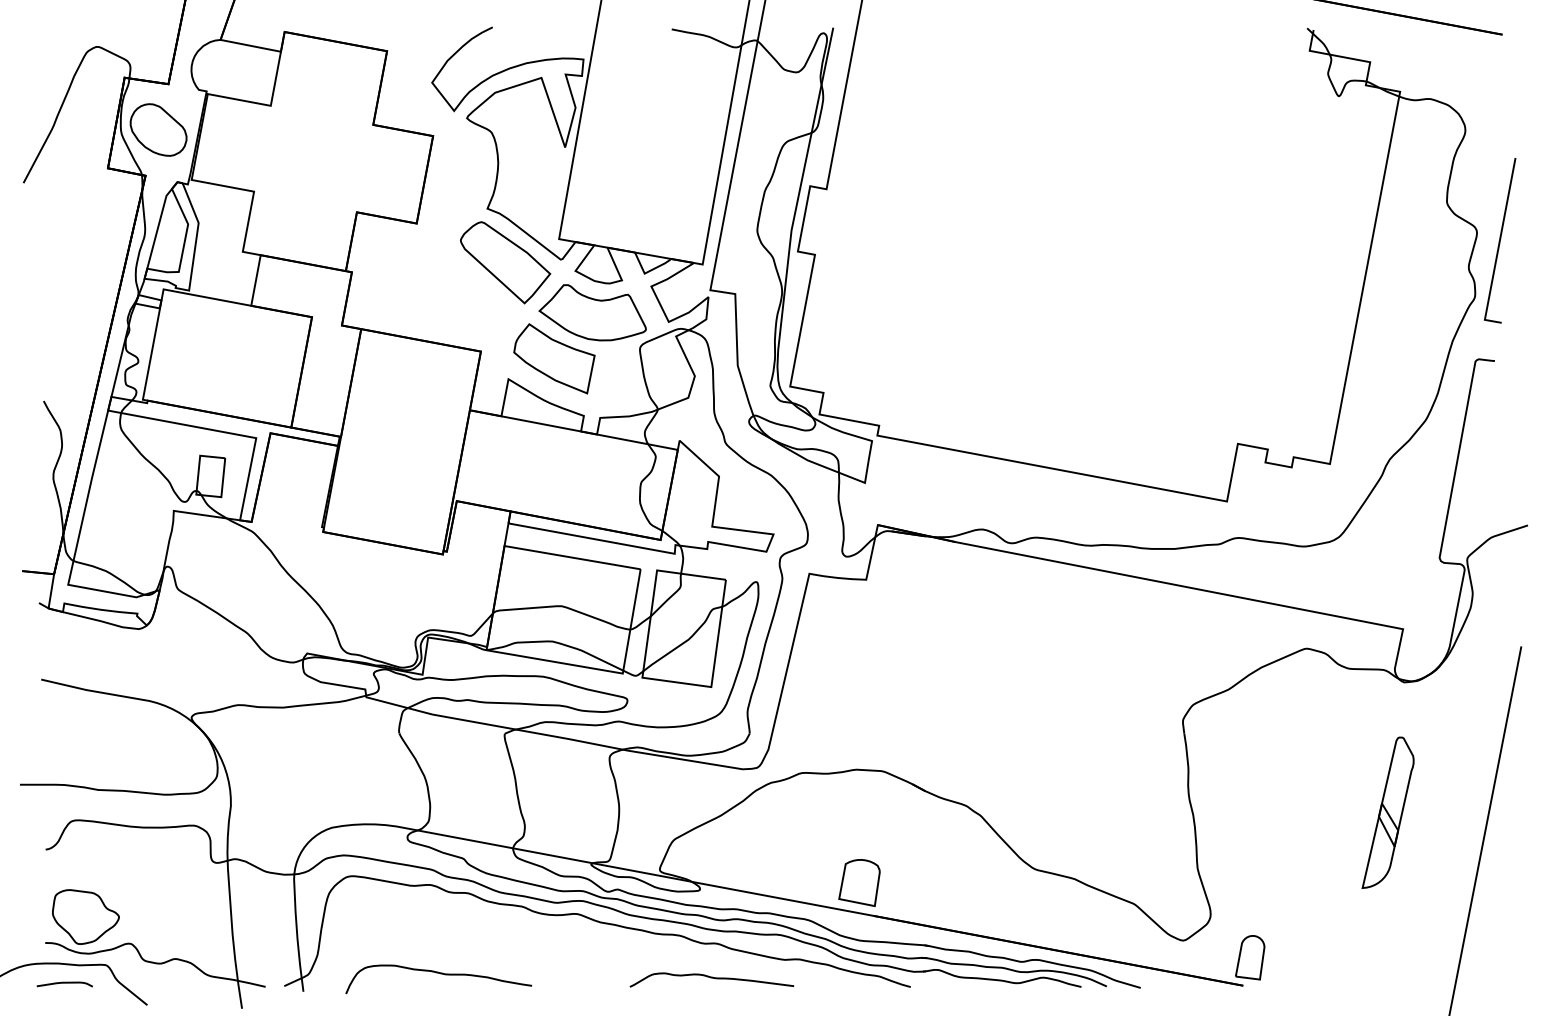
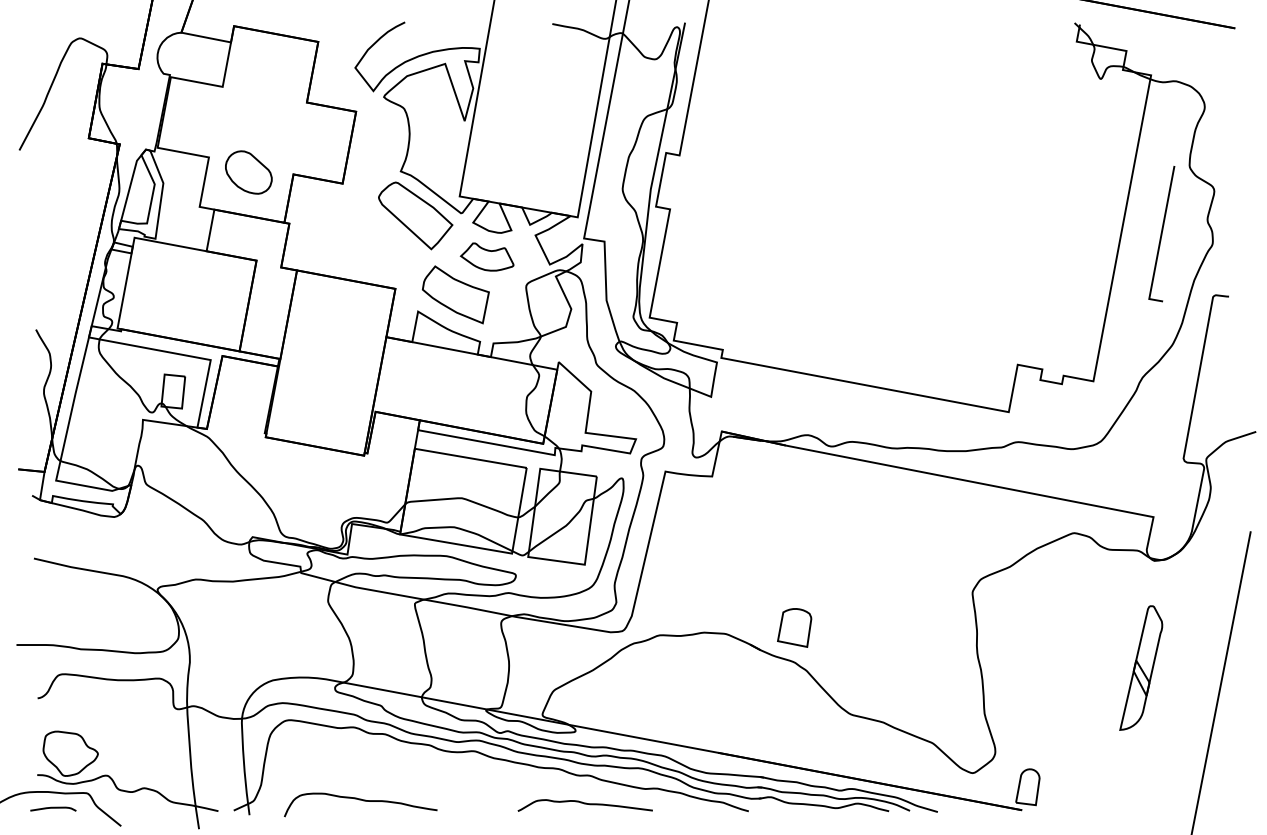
part: (158, 129) -> (248, 172), moved
line: (1499, 240) -> (1161, 233), moved
part: (592, 312) -> (487, 256), size x0.6
part: (859, 883) -> (794, 628), moved

